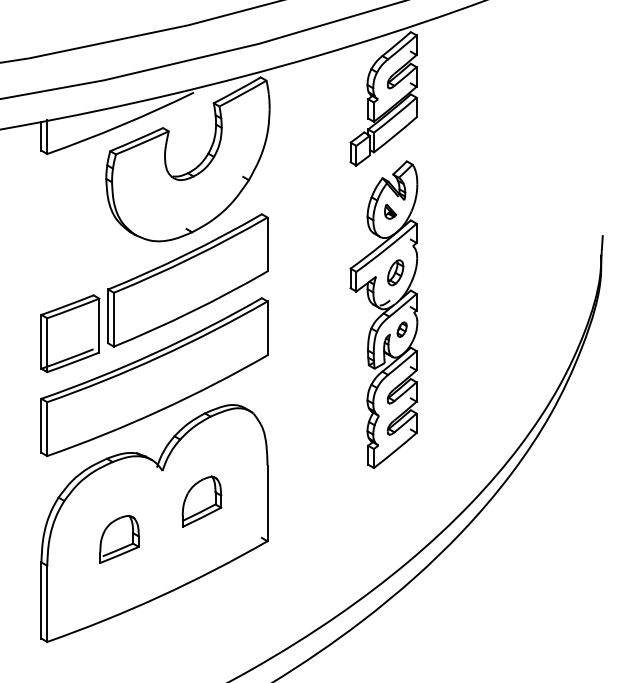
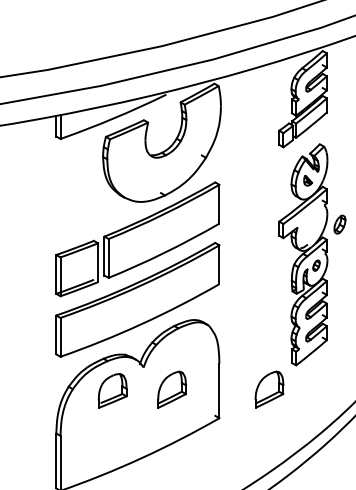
part: (395, 272) -> (339, 224), moved
part: (336, 501) -> (269, 389), added
part: (119, 538) -> (112, 390), moved

